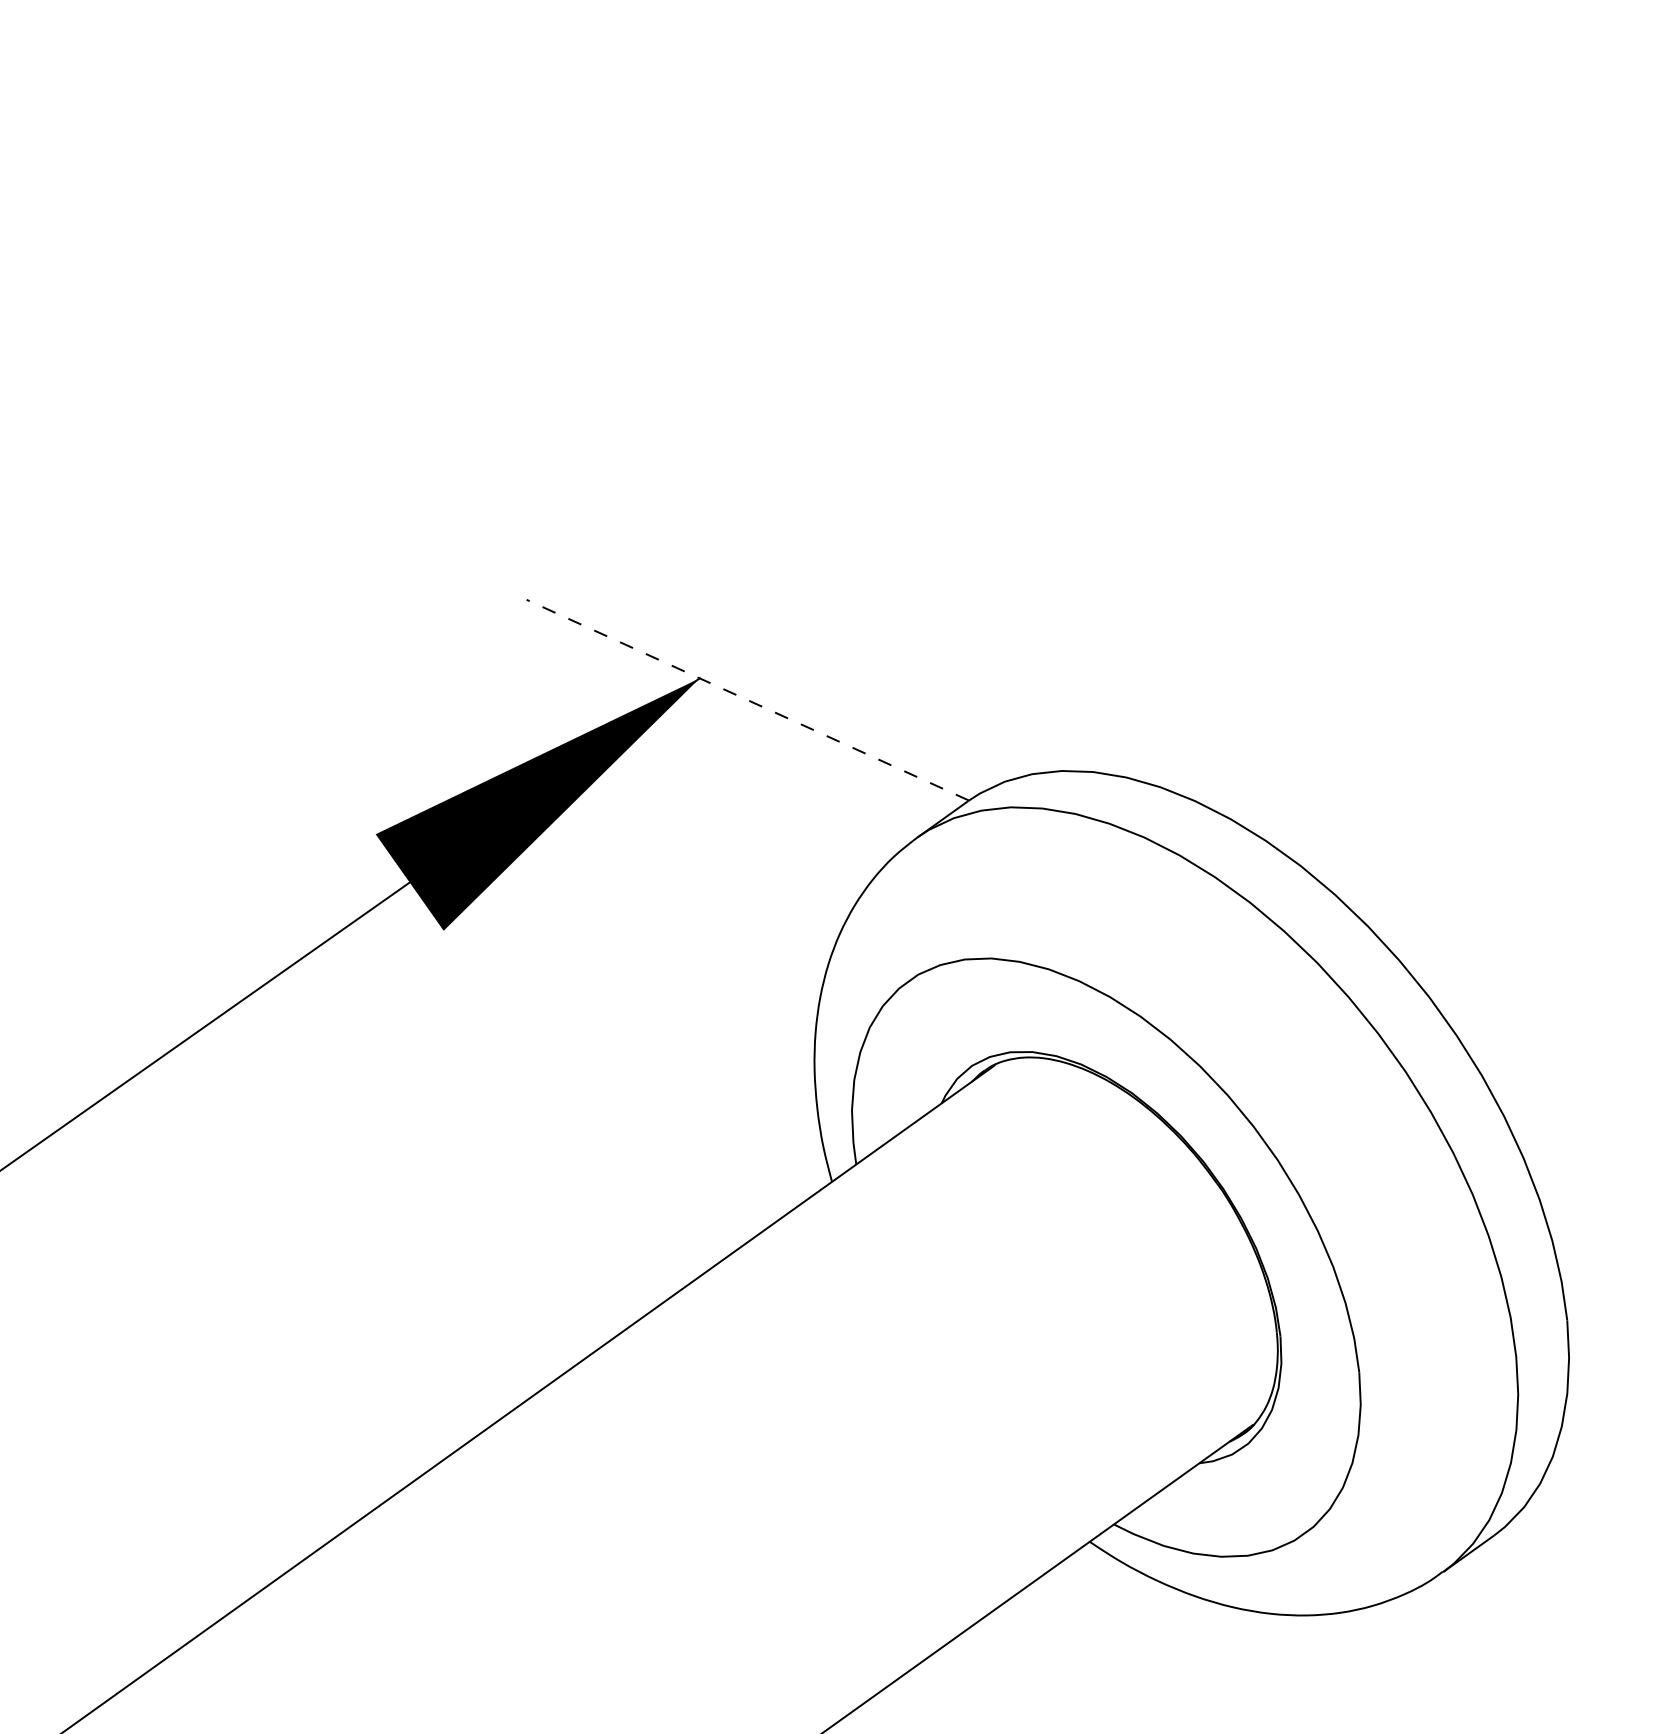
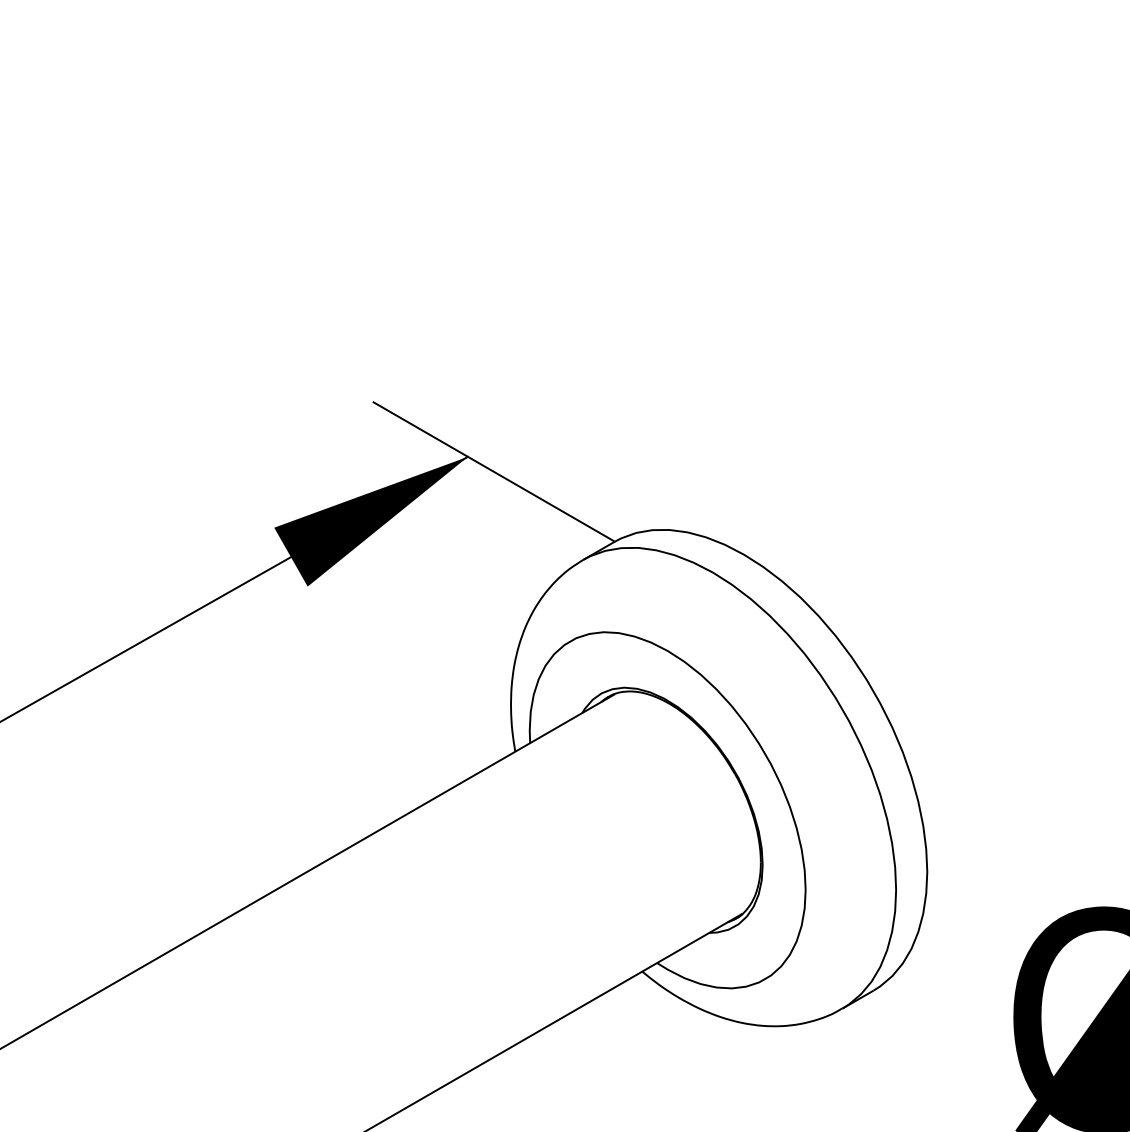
line: (746, 699) -> (493, 471), dashed -> solid

